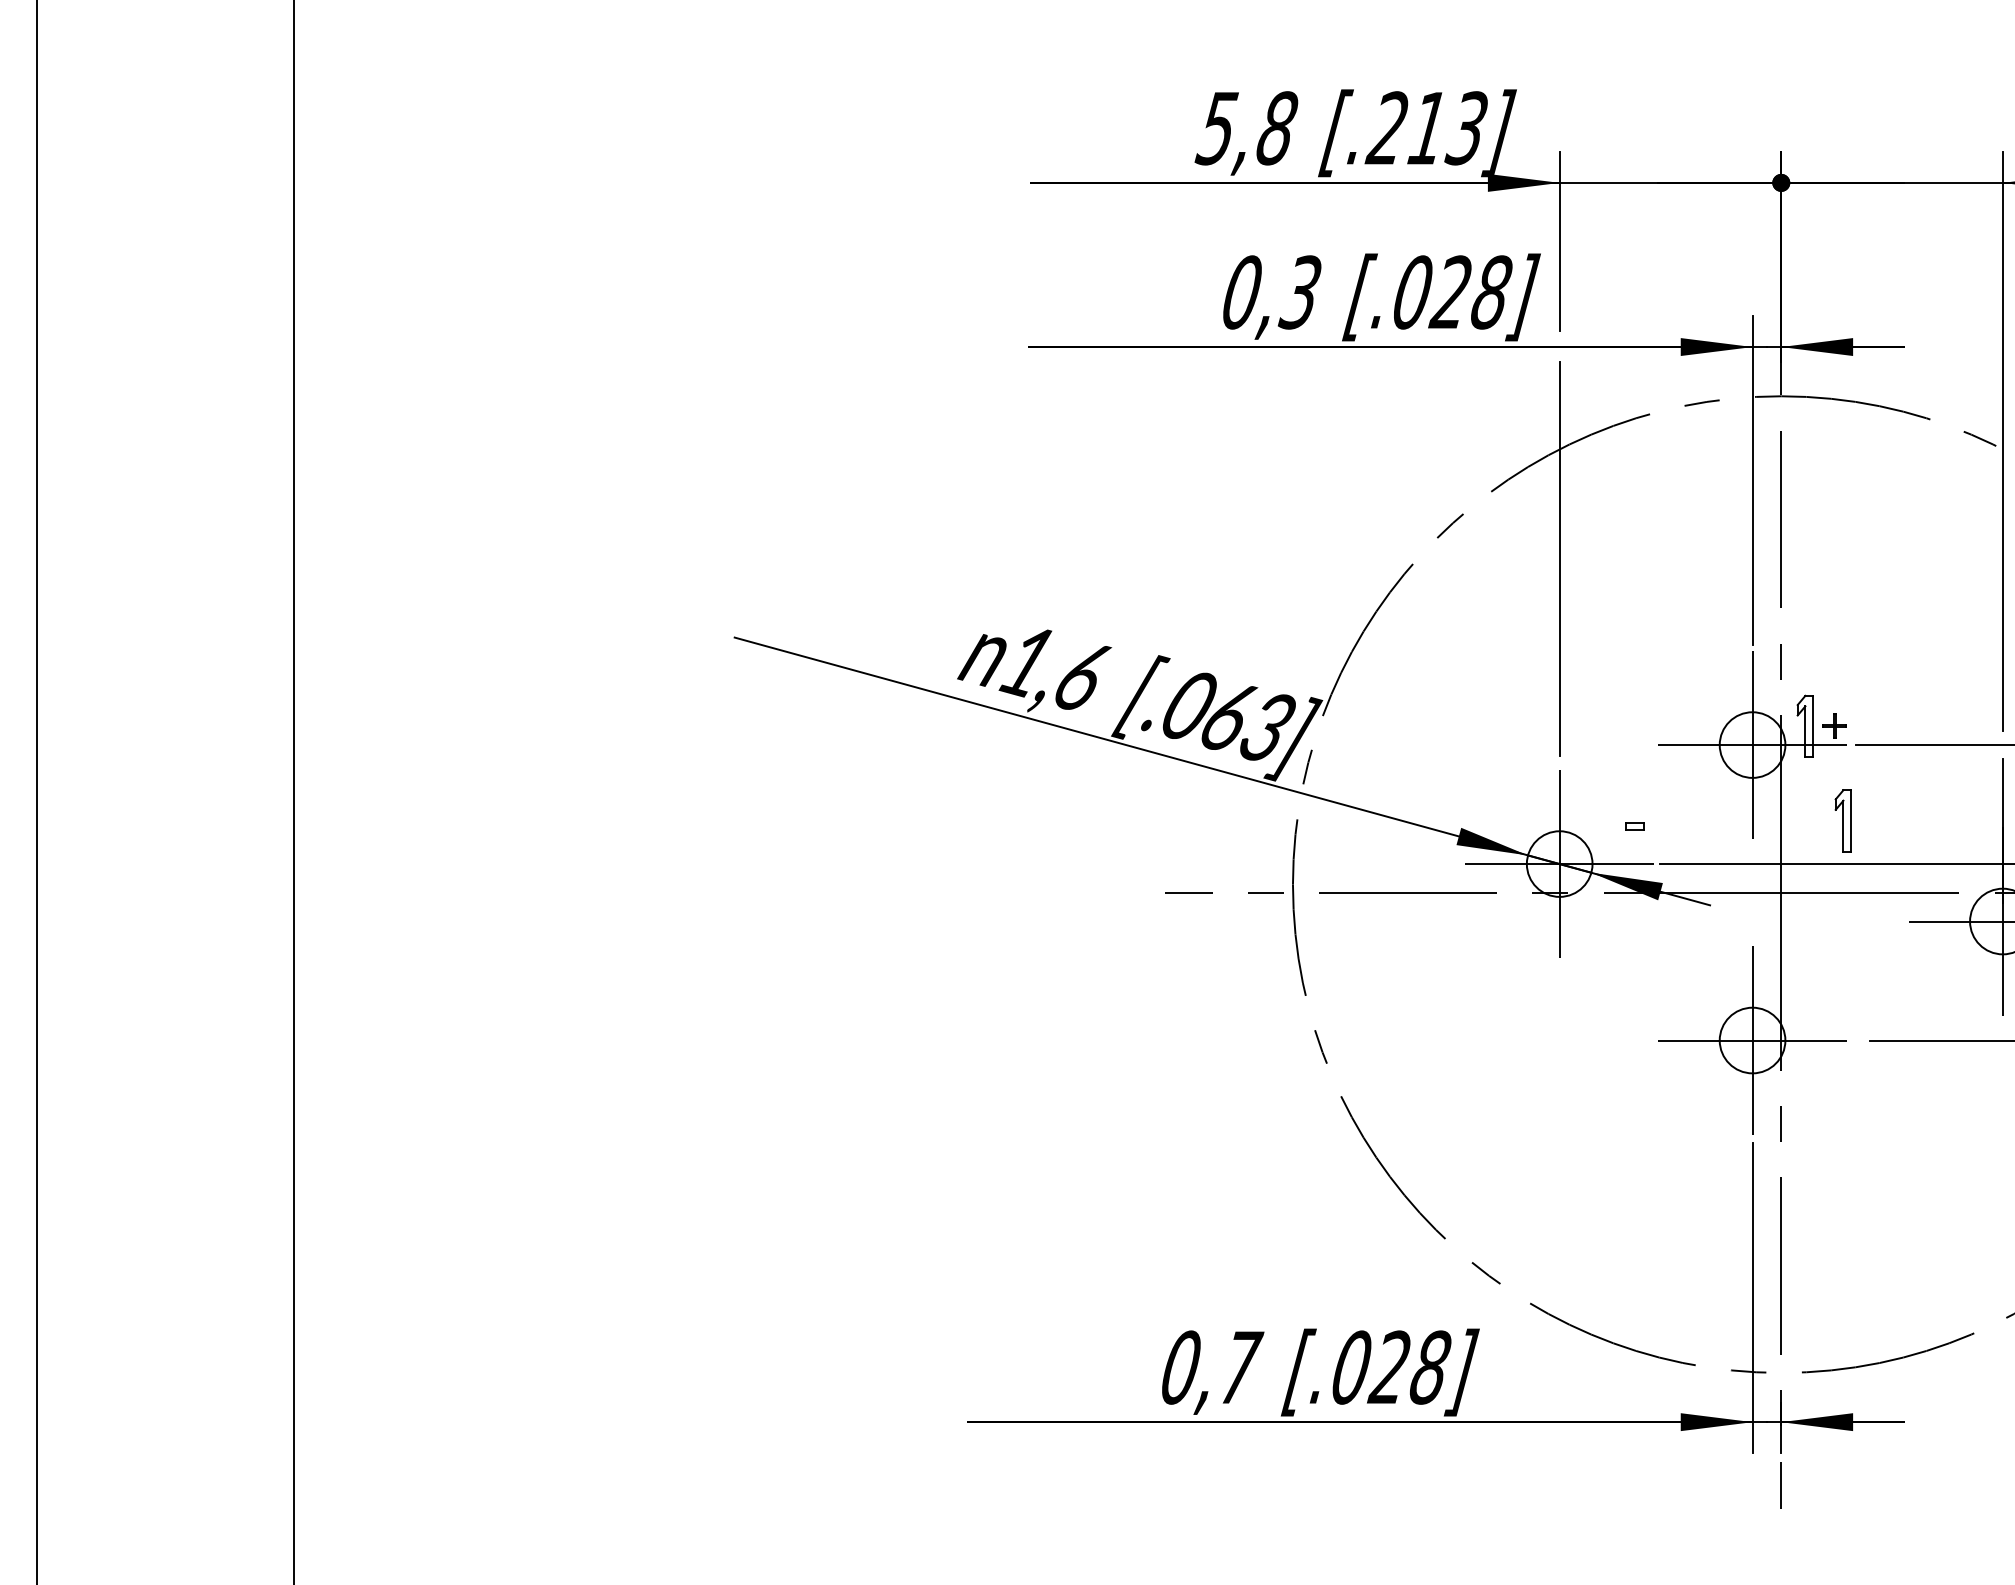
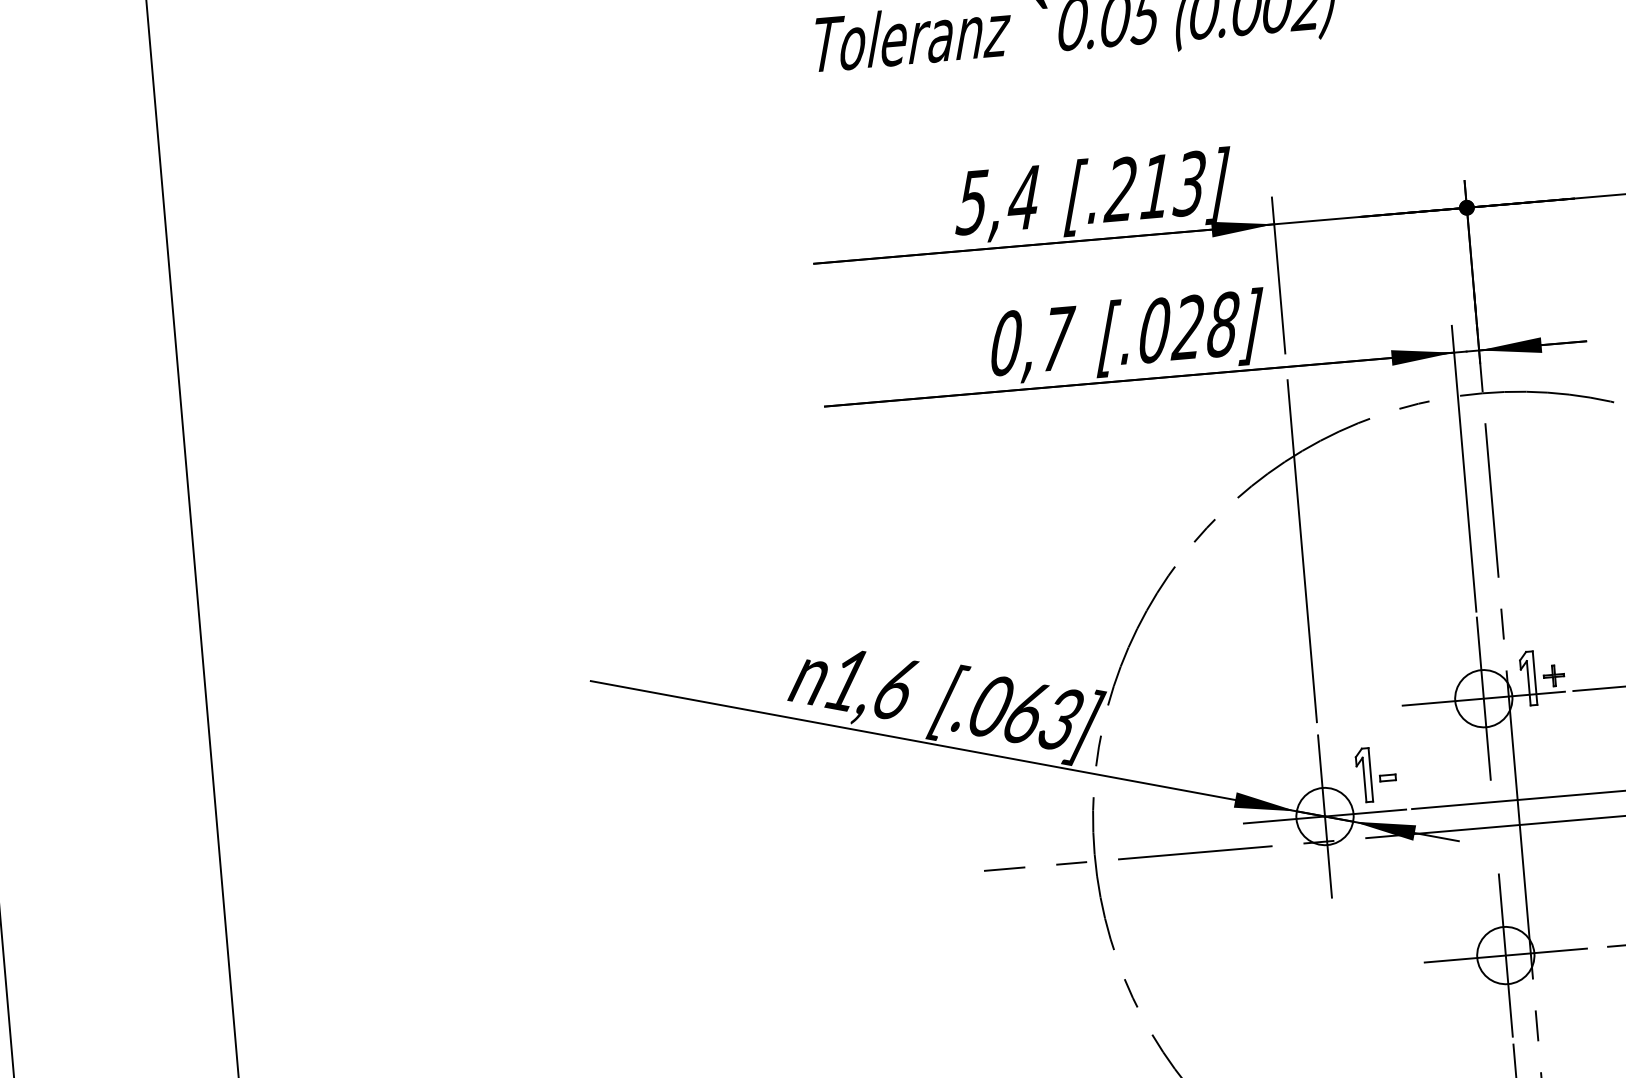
text: (1277, 128) -> (1024, 198), 5,8 -> 5,4
text: (1301, 292) -> (1057, 338), 0,3 -> 0,7
part: (1842, 820) -> (1363, 775), moved

